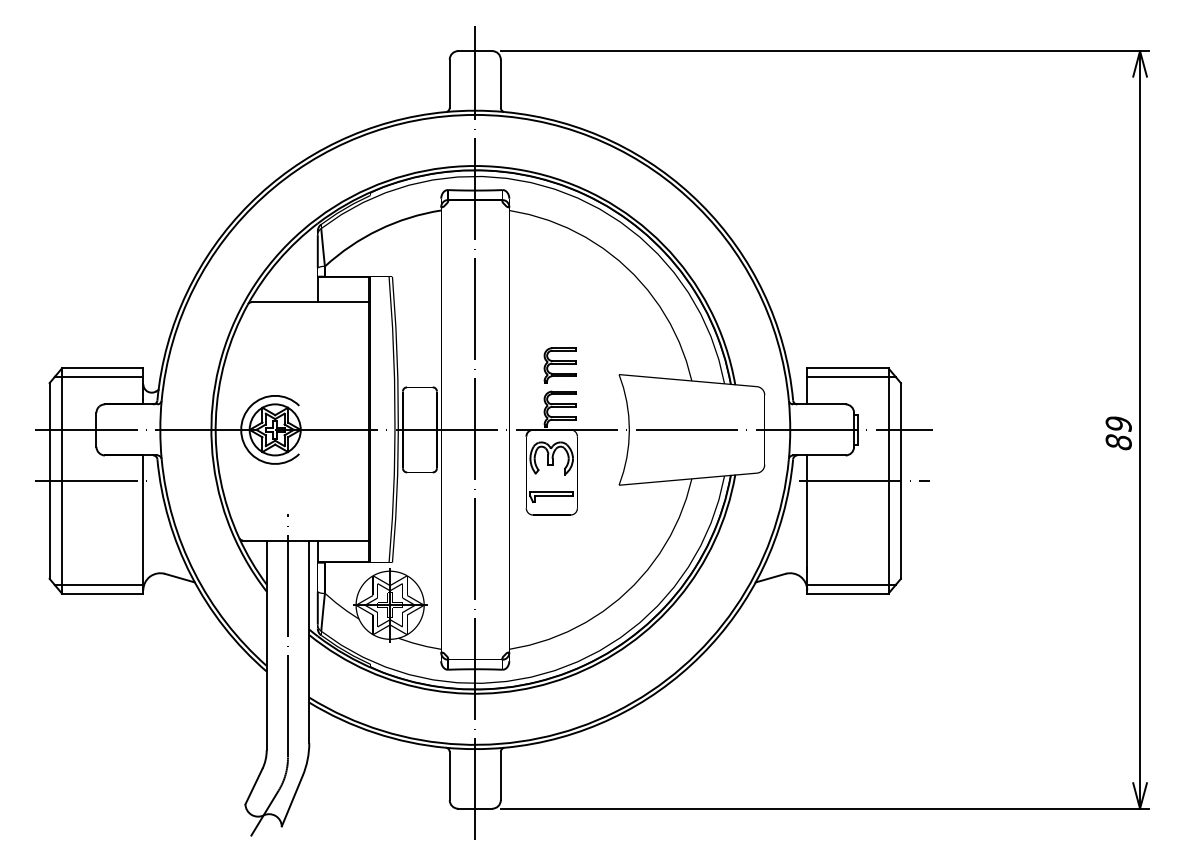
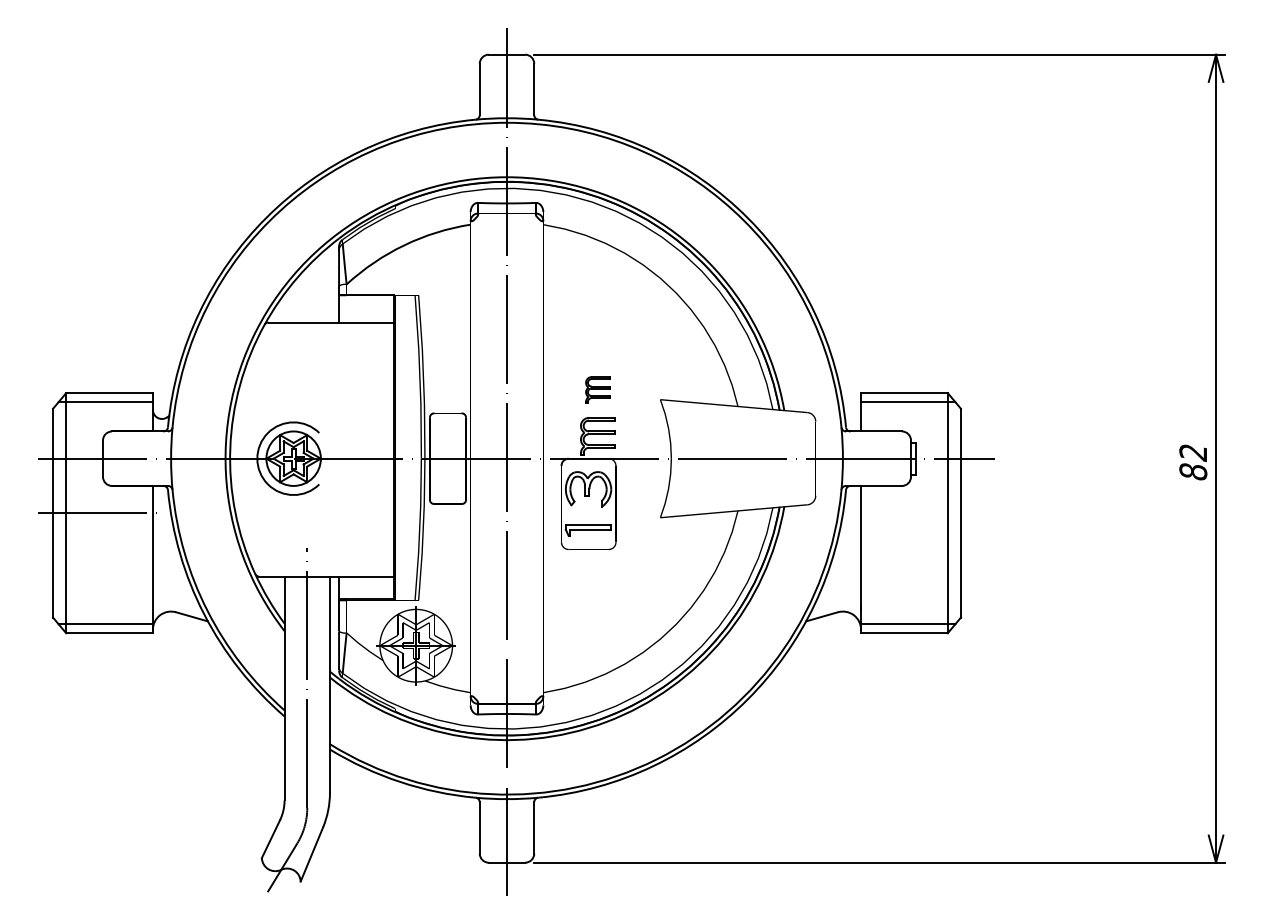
part: (560, 365) -> (597, 389), size x0.7
text: (1118, 425) -> (1193, 453), 89 -> 82
line: (864, 481) -> (922, 513), removed

